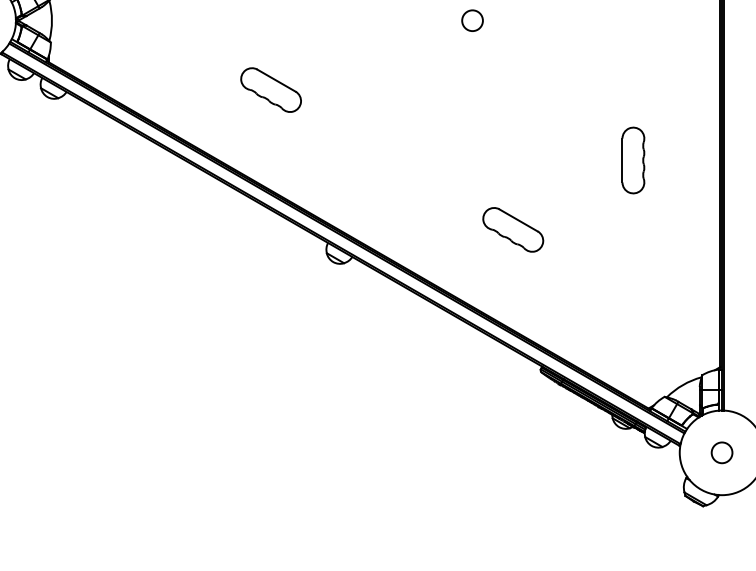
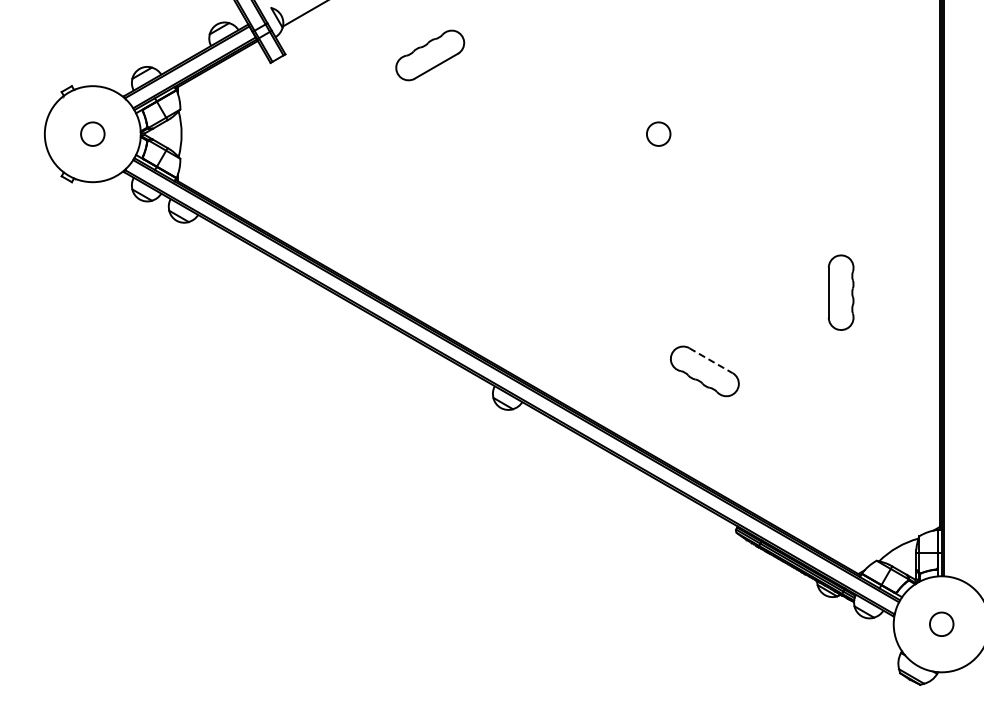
part: (271, 89) -> (430, 212), removed
line: (519, 220) -> (711, 360), solid -> dashed

